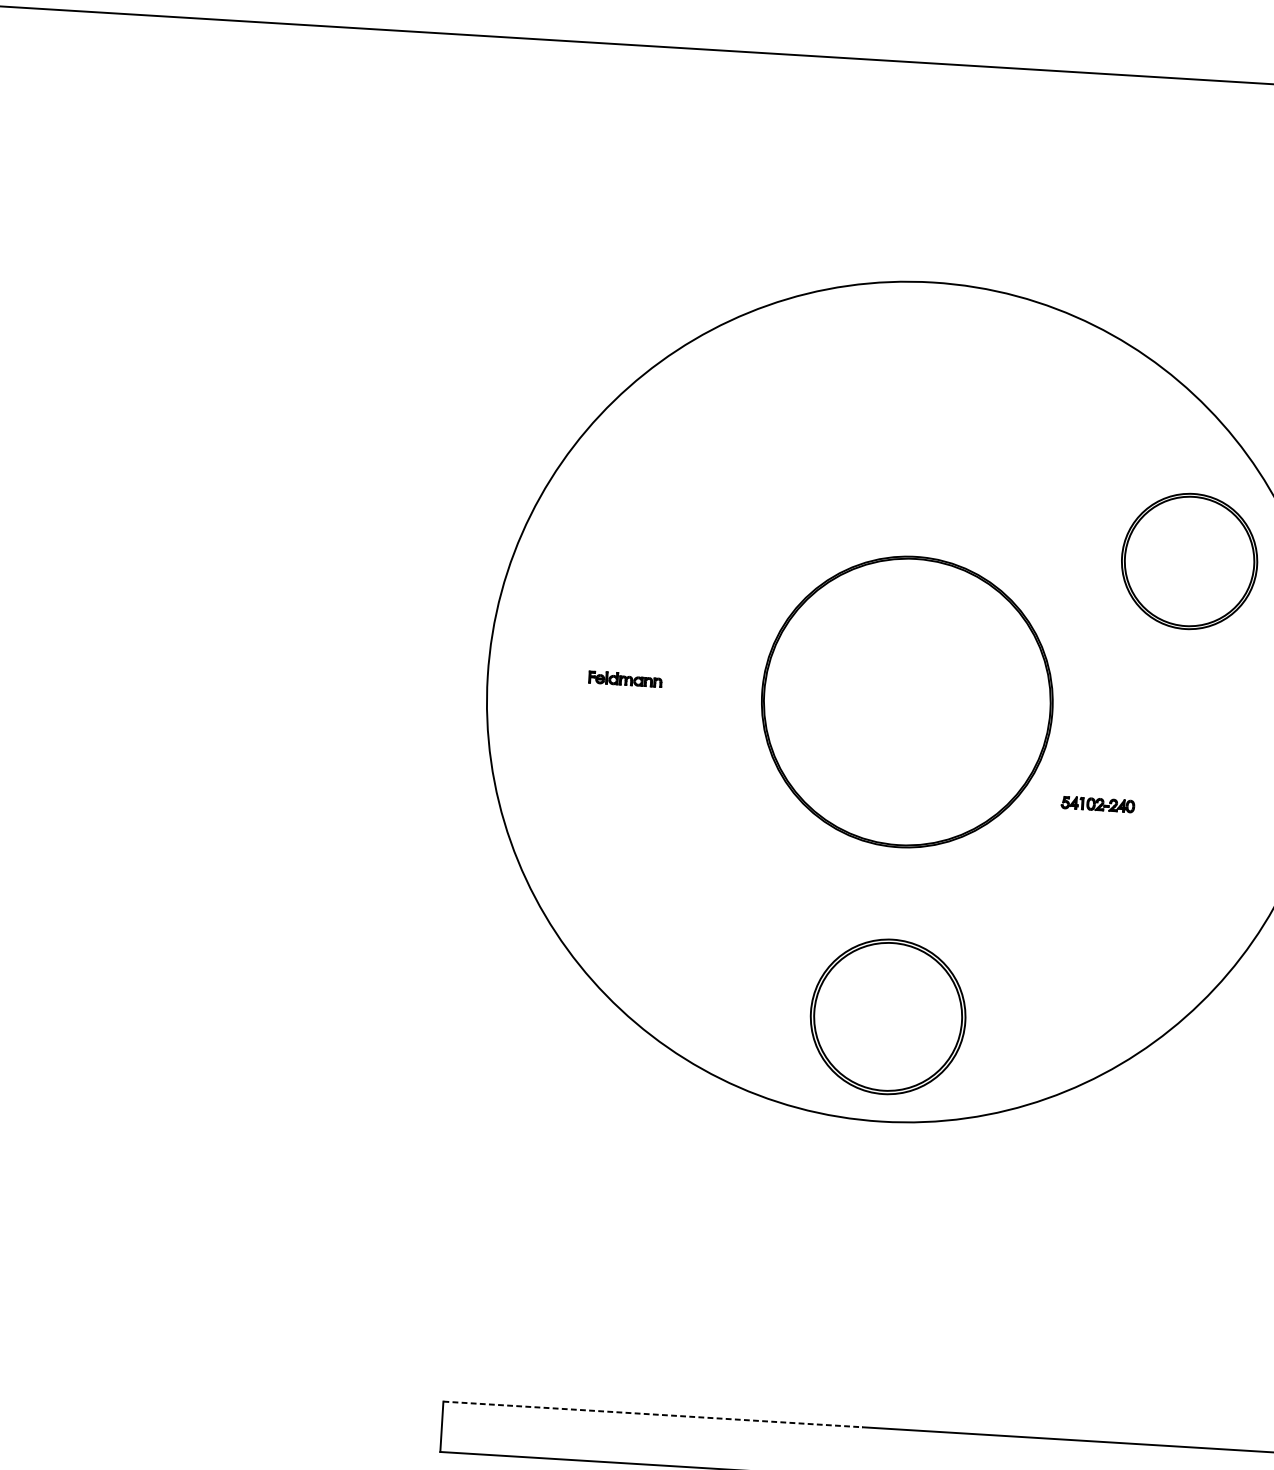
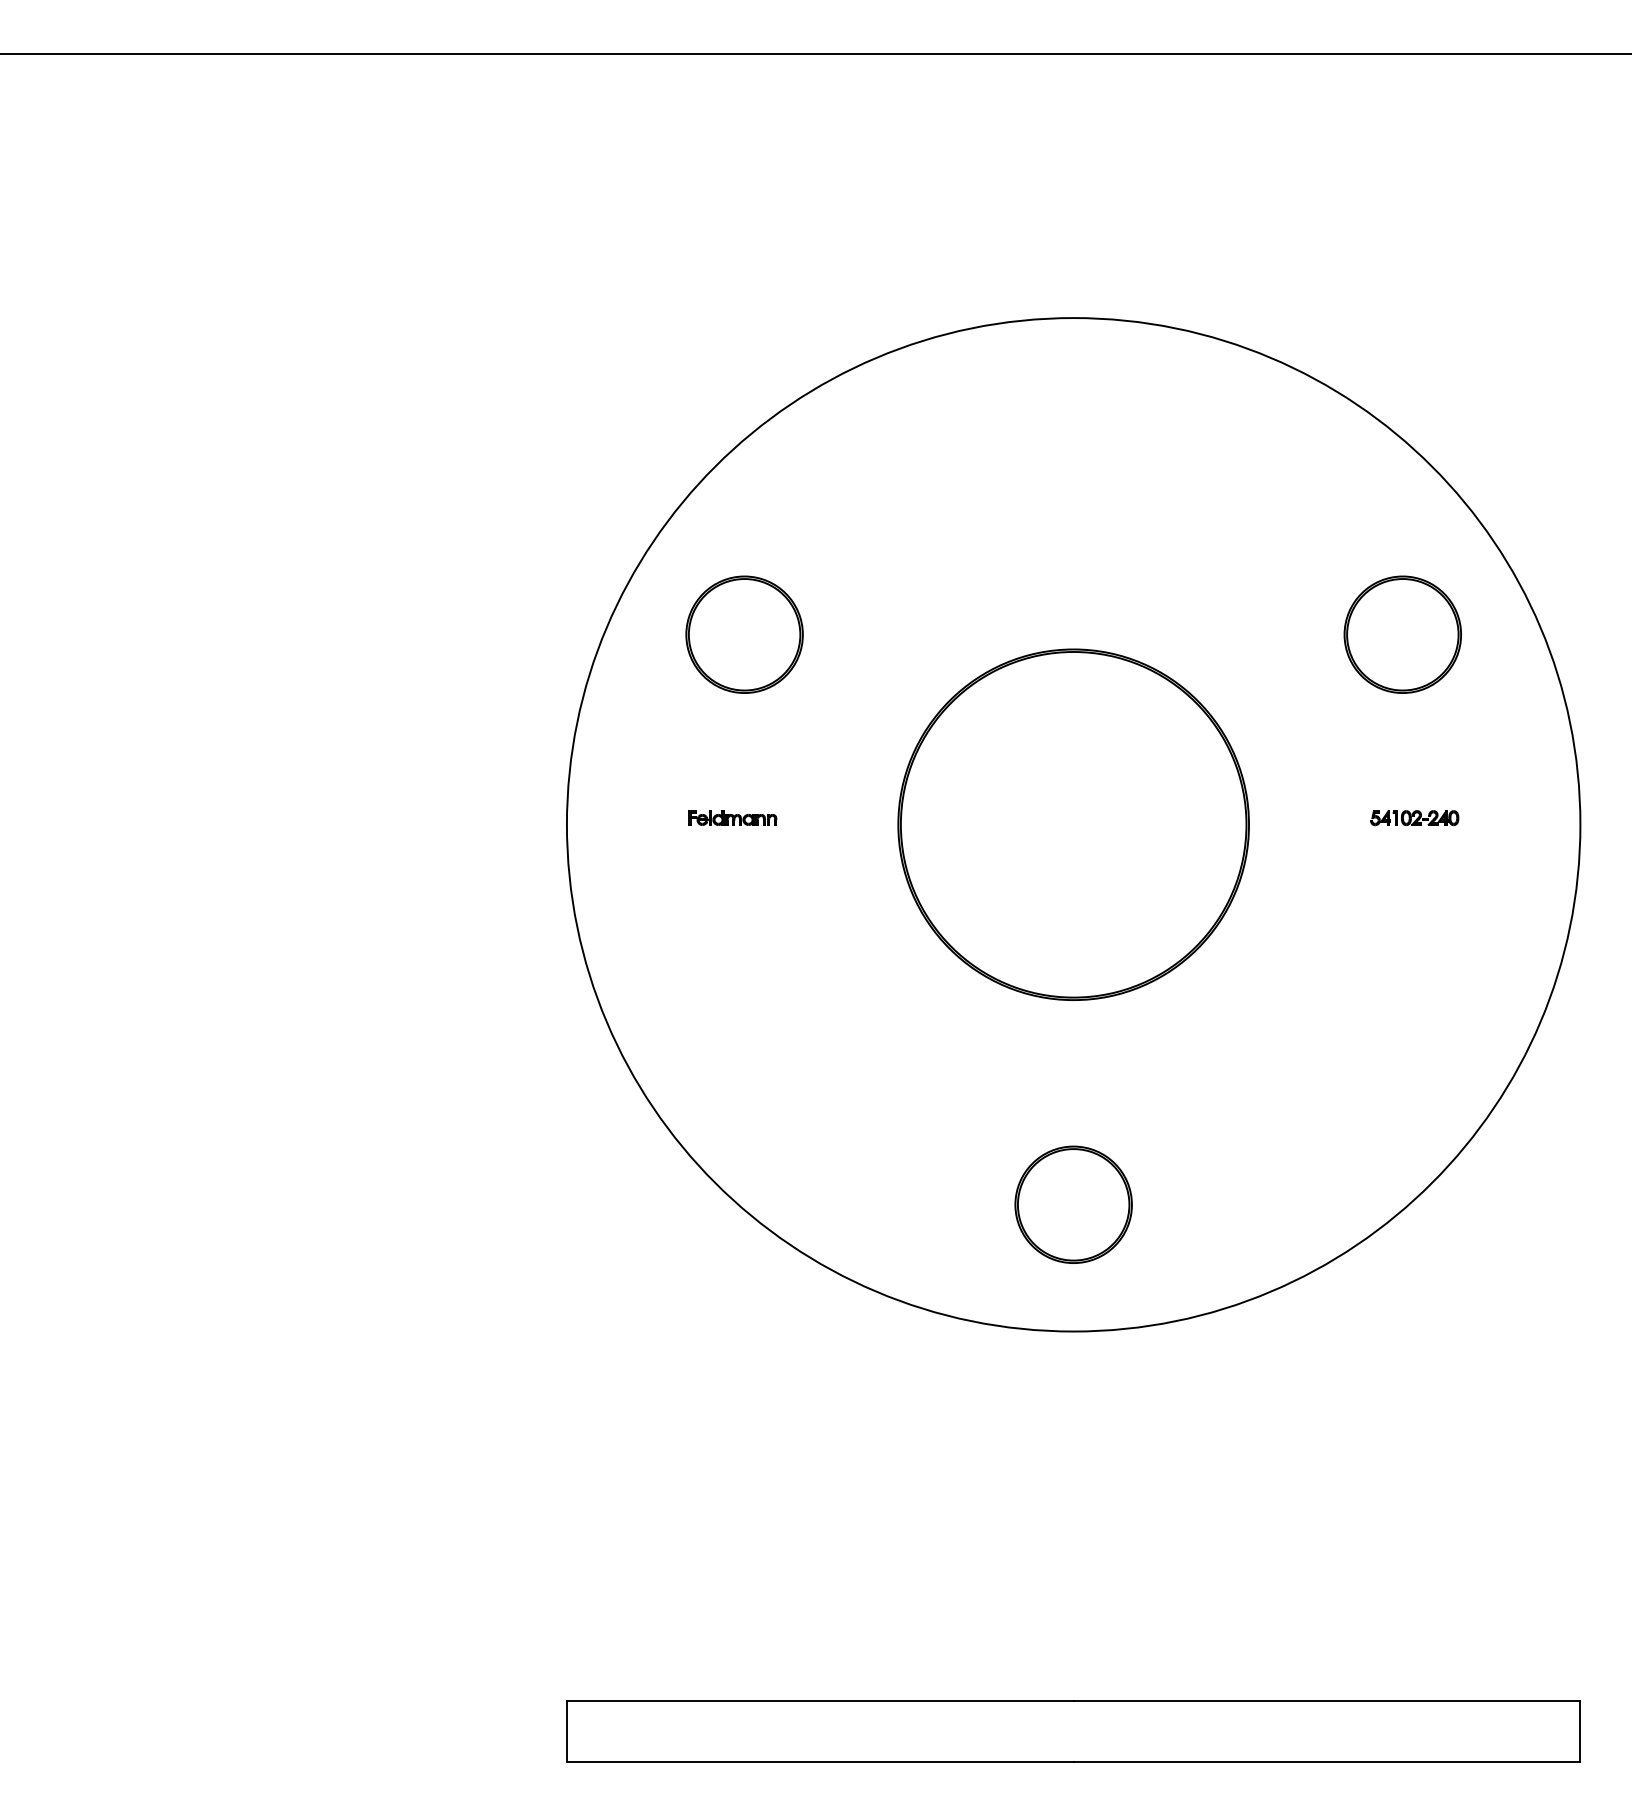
part: (644, 527) -> (744, 634), added
part: (1189, 561) -> (1402, 634), size x0.71
part: (1097, 804) -> (1414, 818), moved
part: (887, 1016) -> (1073, 1204), size x0.62
line: (653, 1414) -> (820, 1700), dashed -> solid

